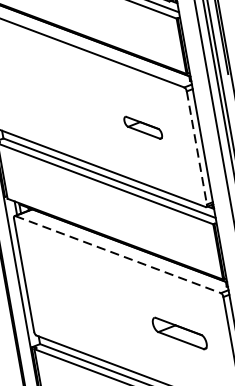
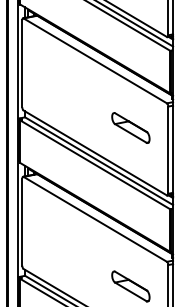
part: (142, 127) -> (130, 127), size x1.43
line: (197, 148) -> (168, 150), dashed -> solid
line: (118, 254) -> (95, 219), dashed -> solid

